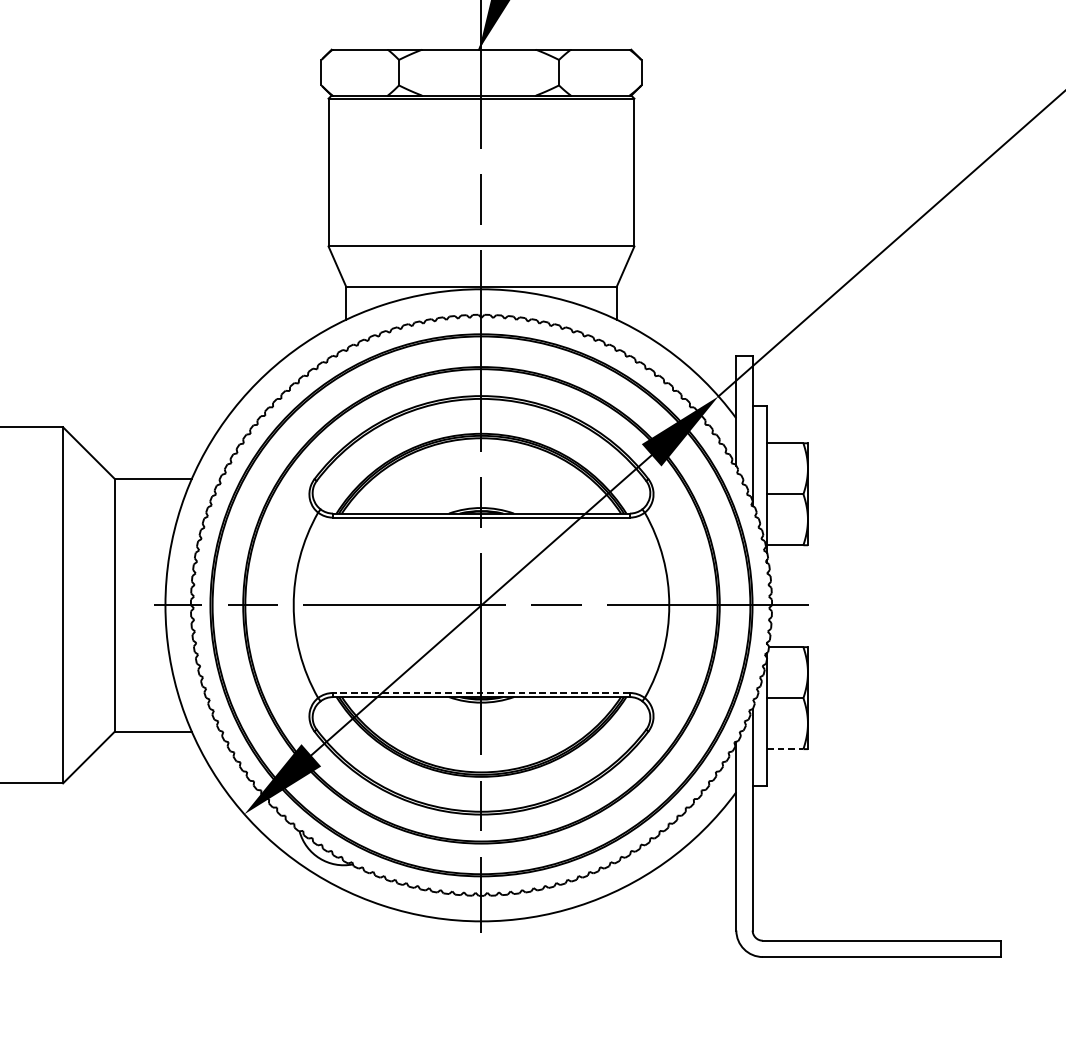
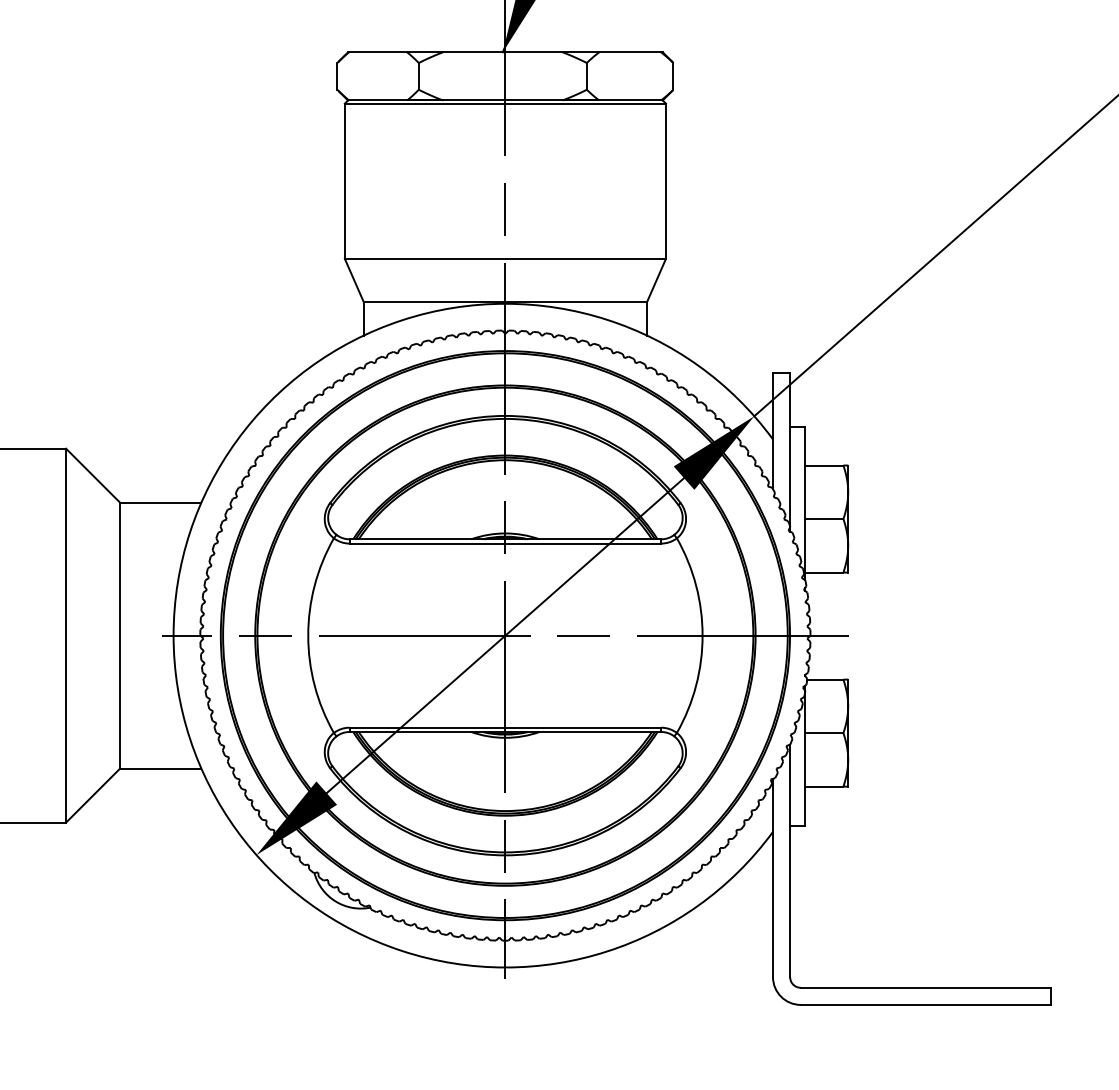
line: (481, 692) -> (505, 727), dashed -> solid
line: (785, 749) -> (824, 786), dashed -> solid

